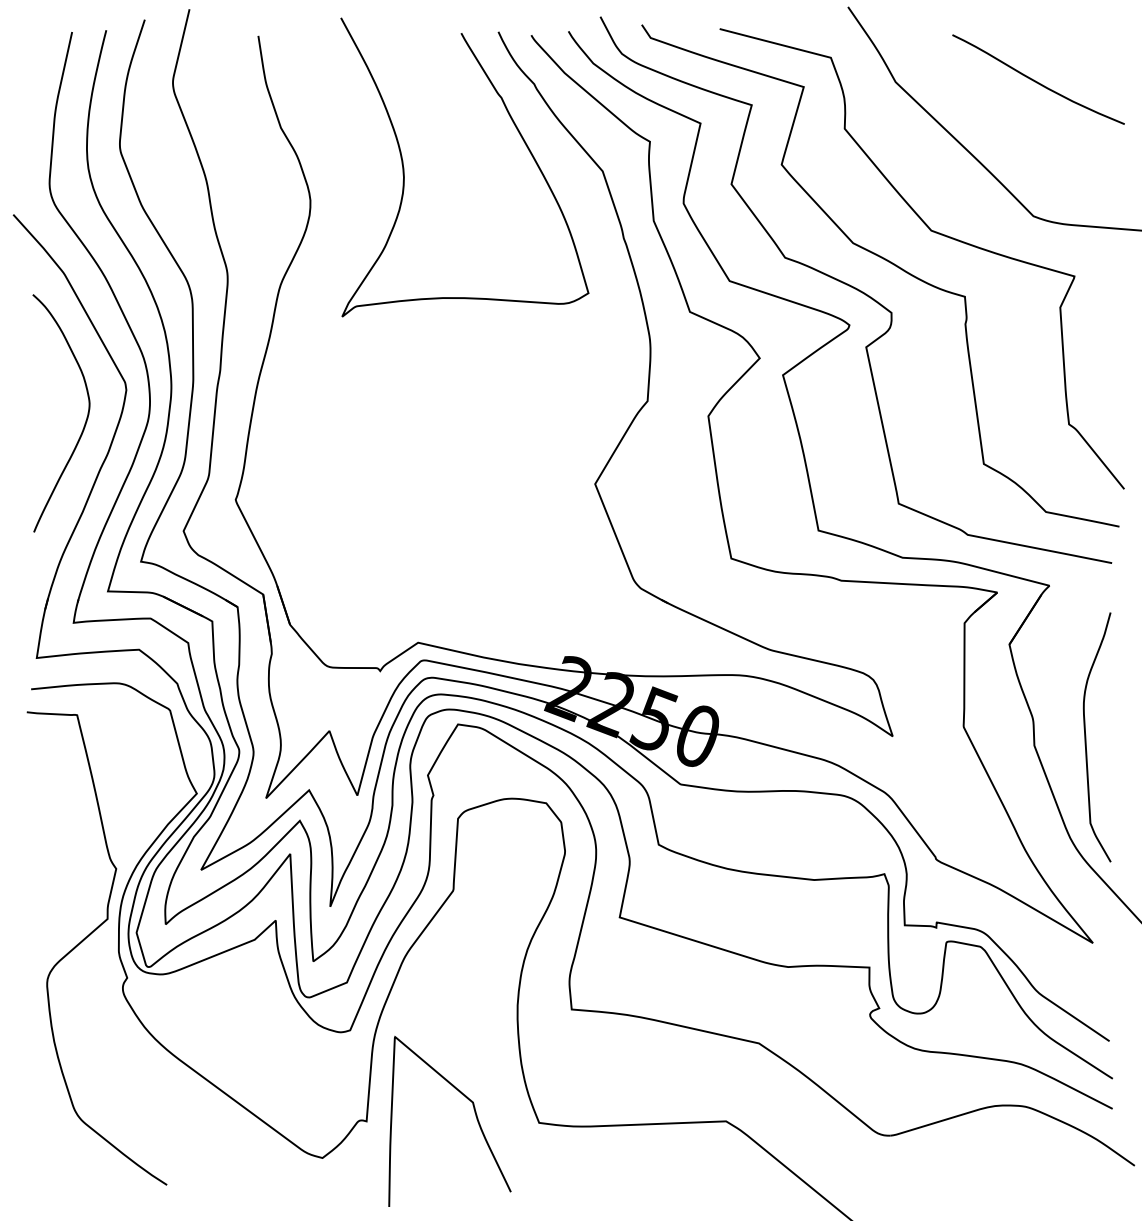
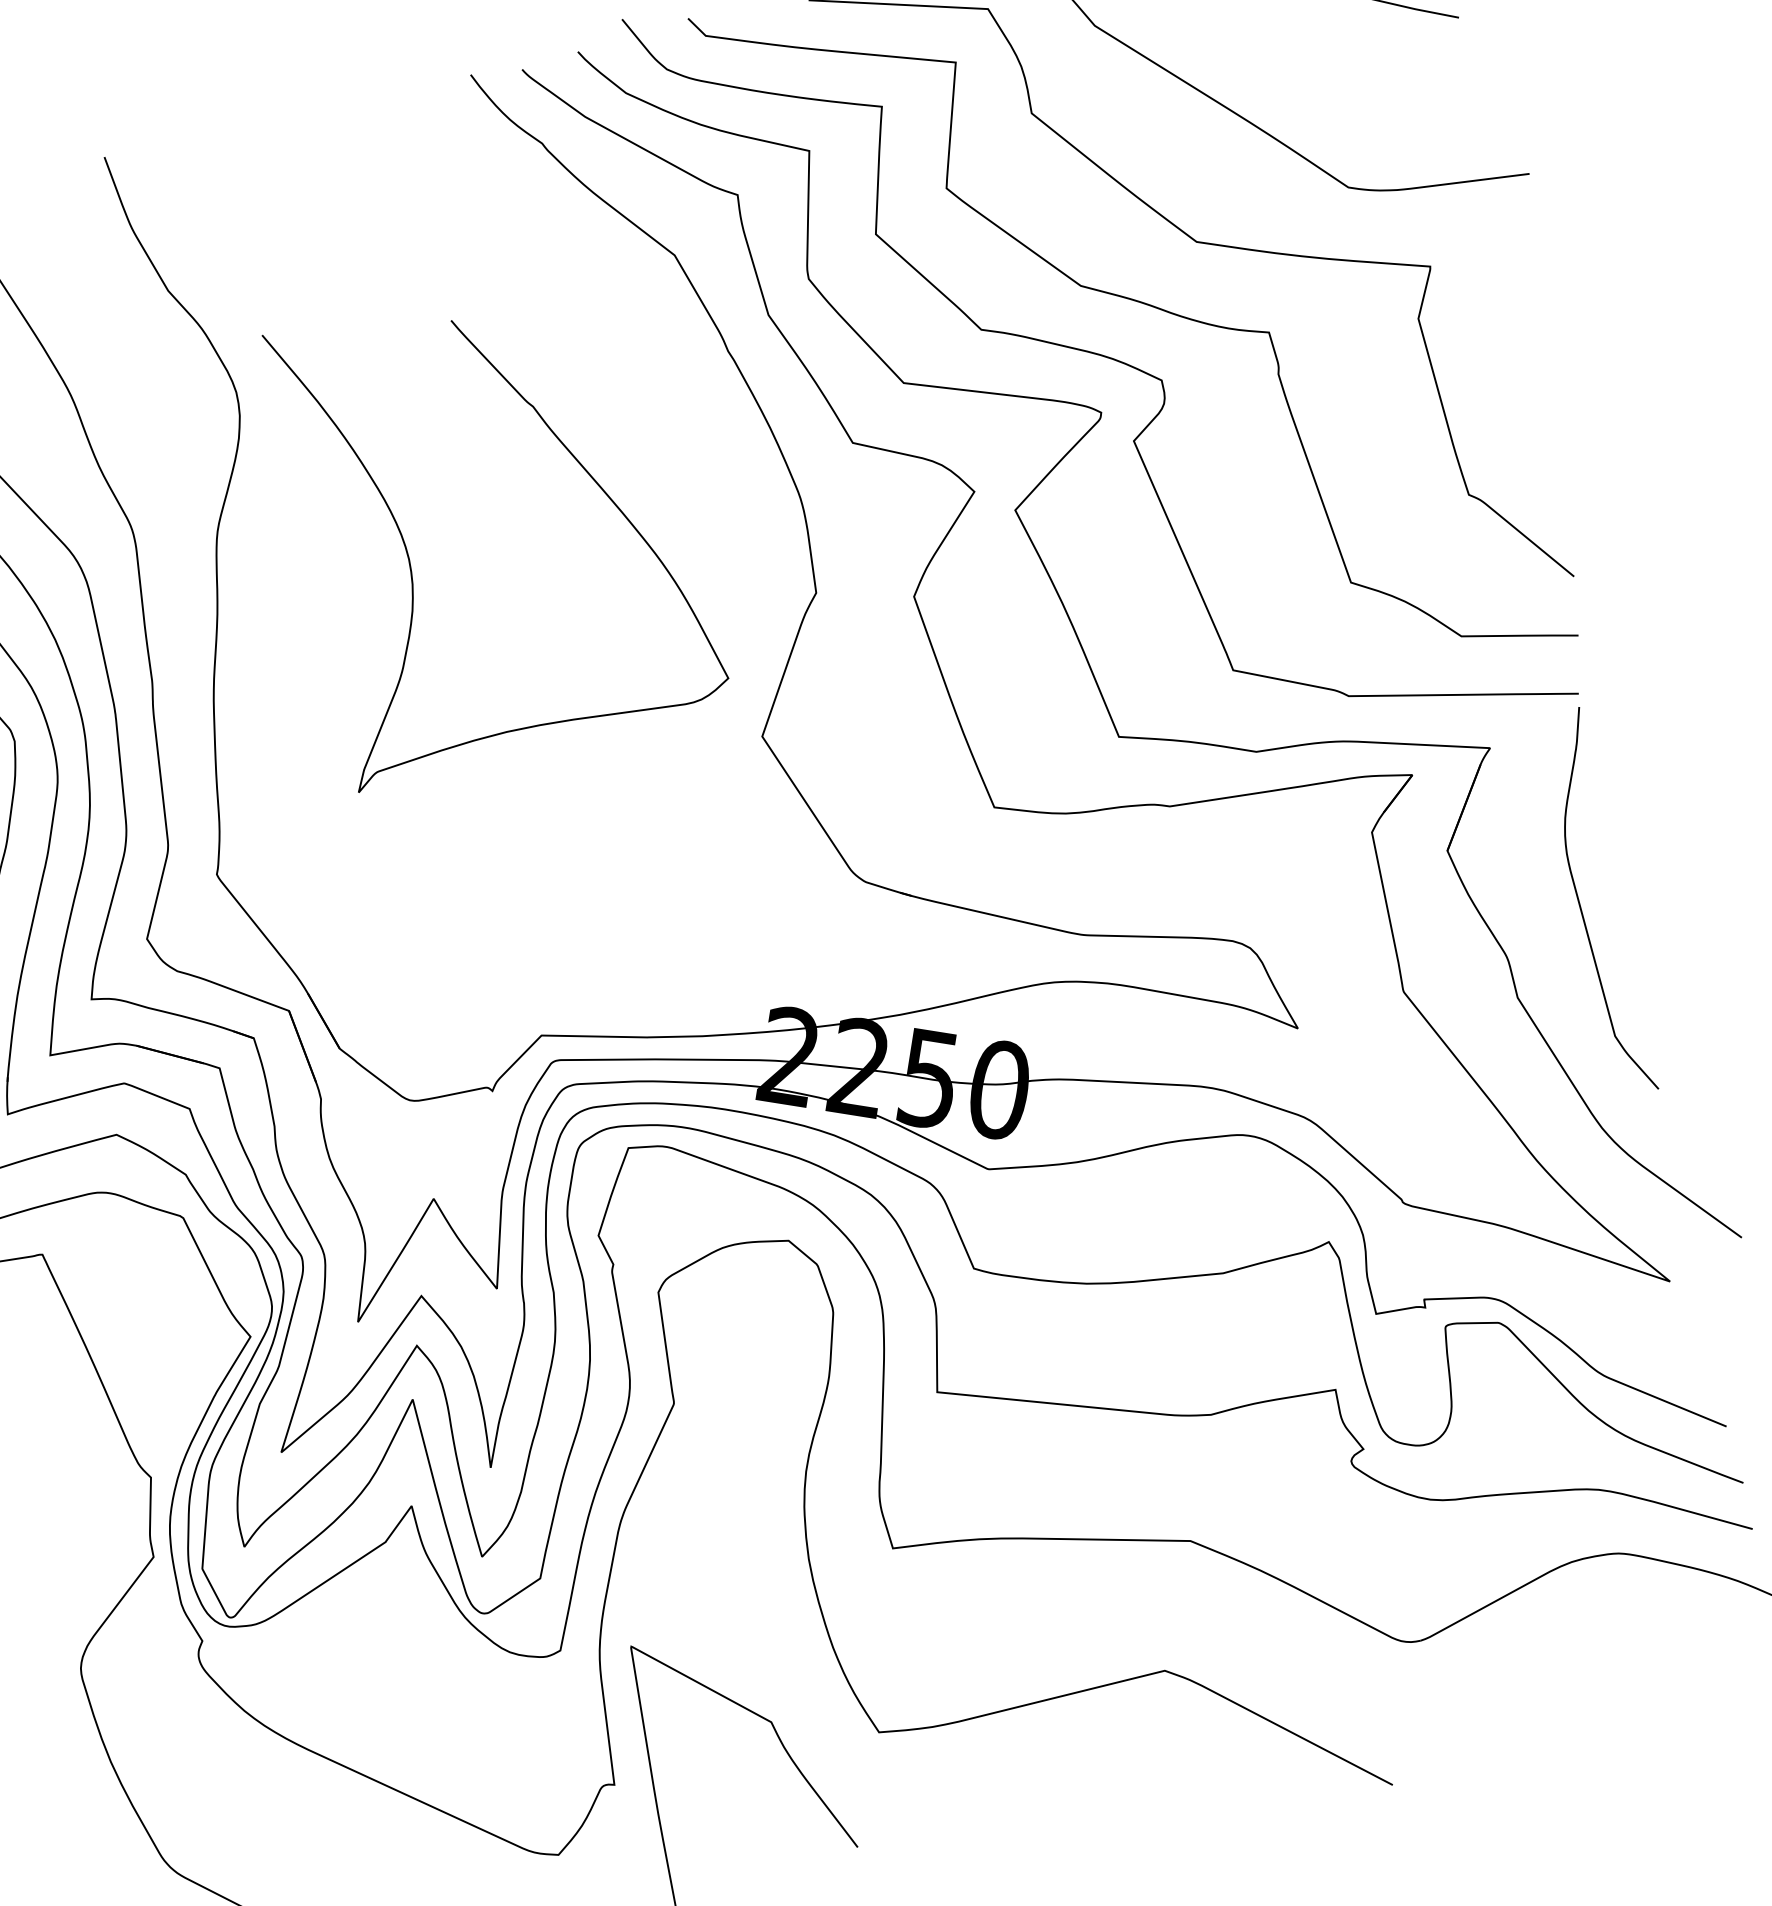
curve: (404, 167) -> (406, 544), moved
curve: (1086, 737) -> (1581, 905), moved

